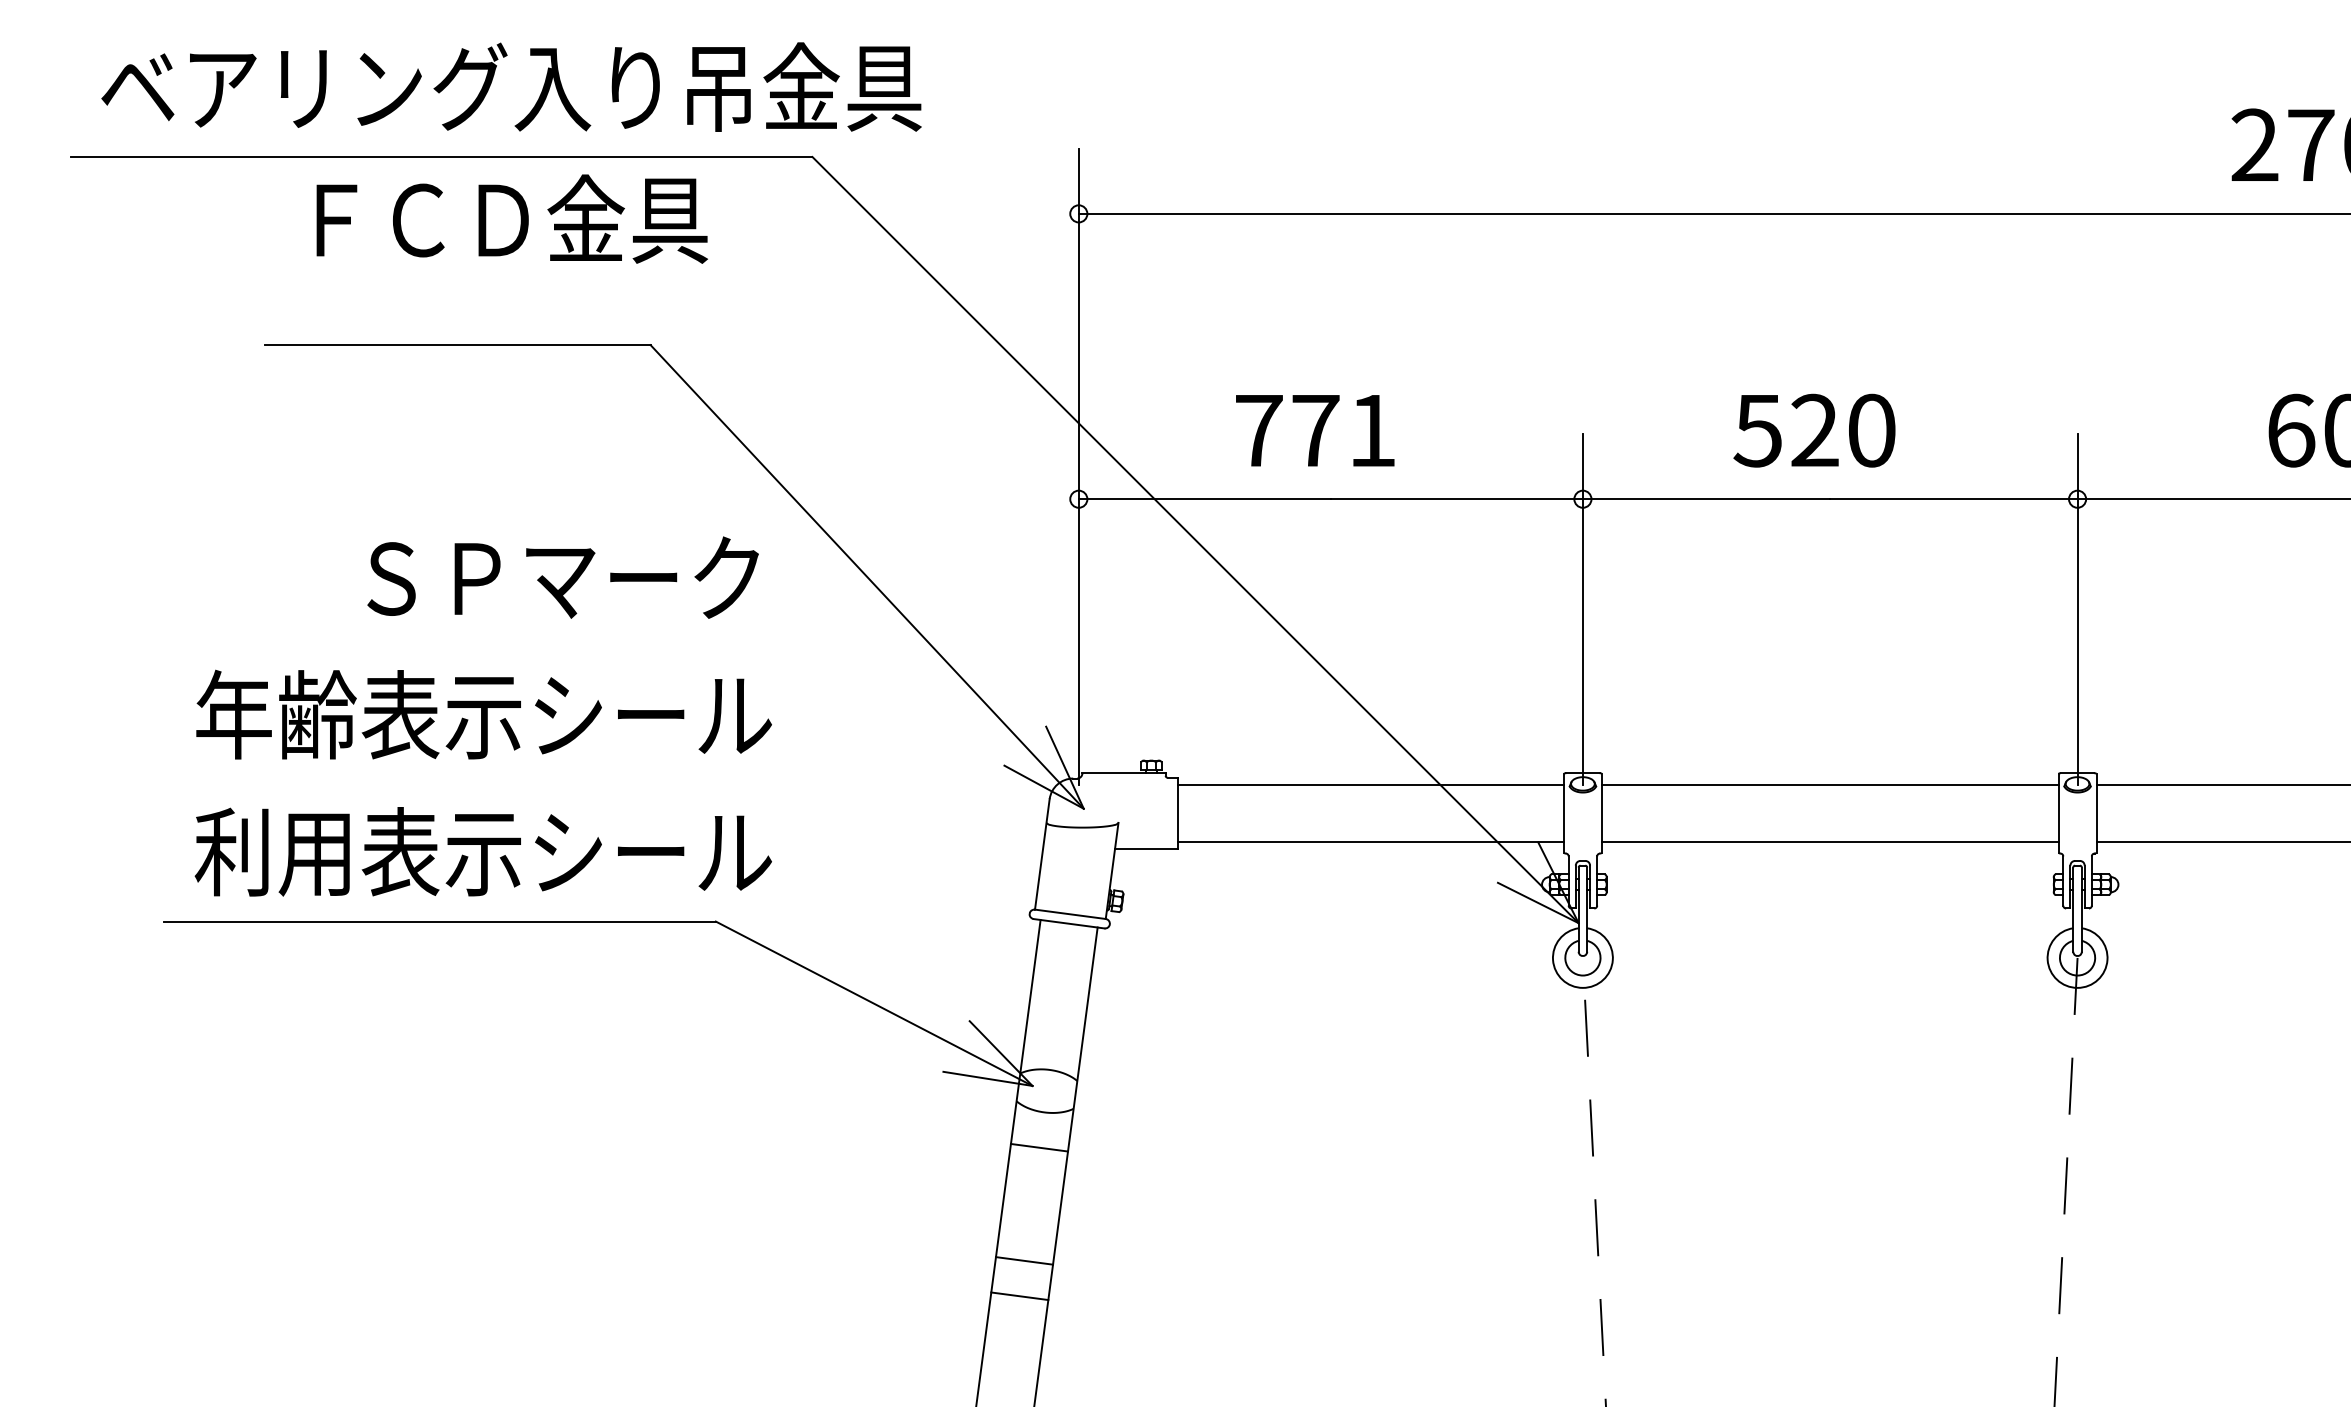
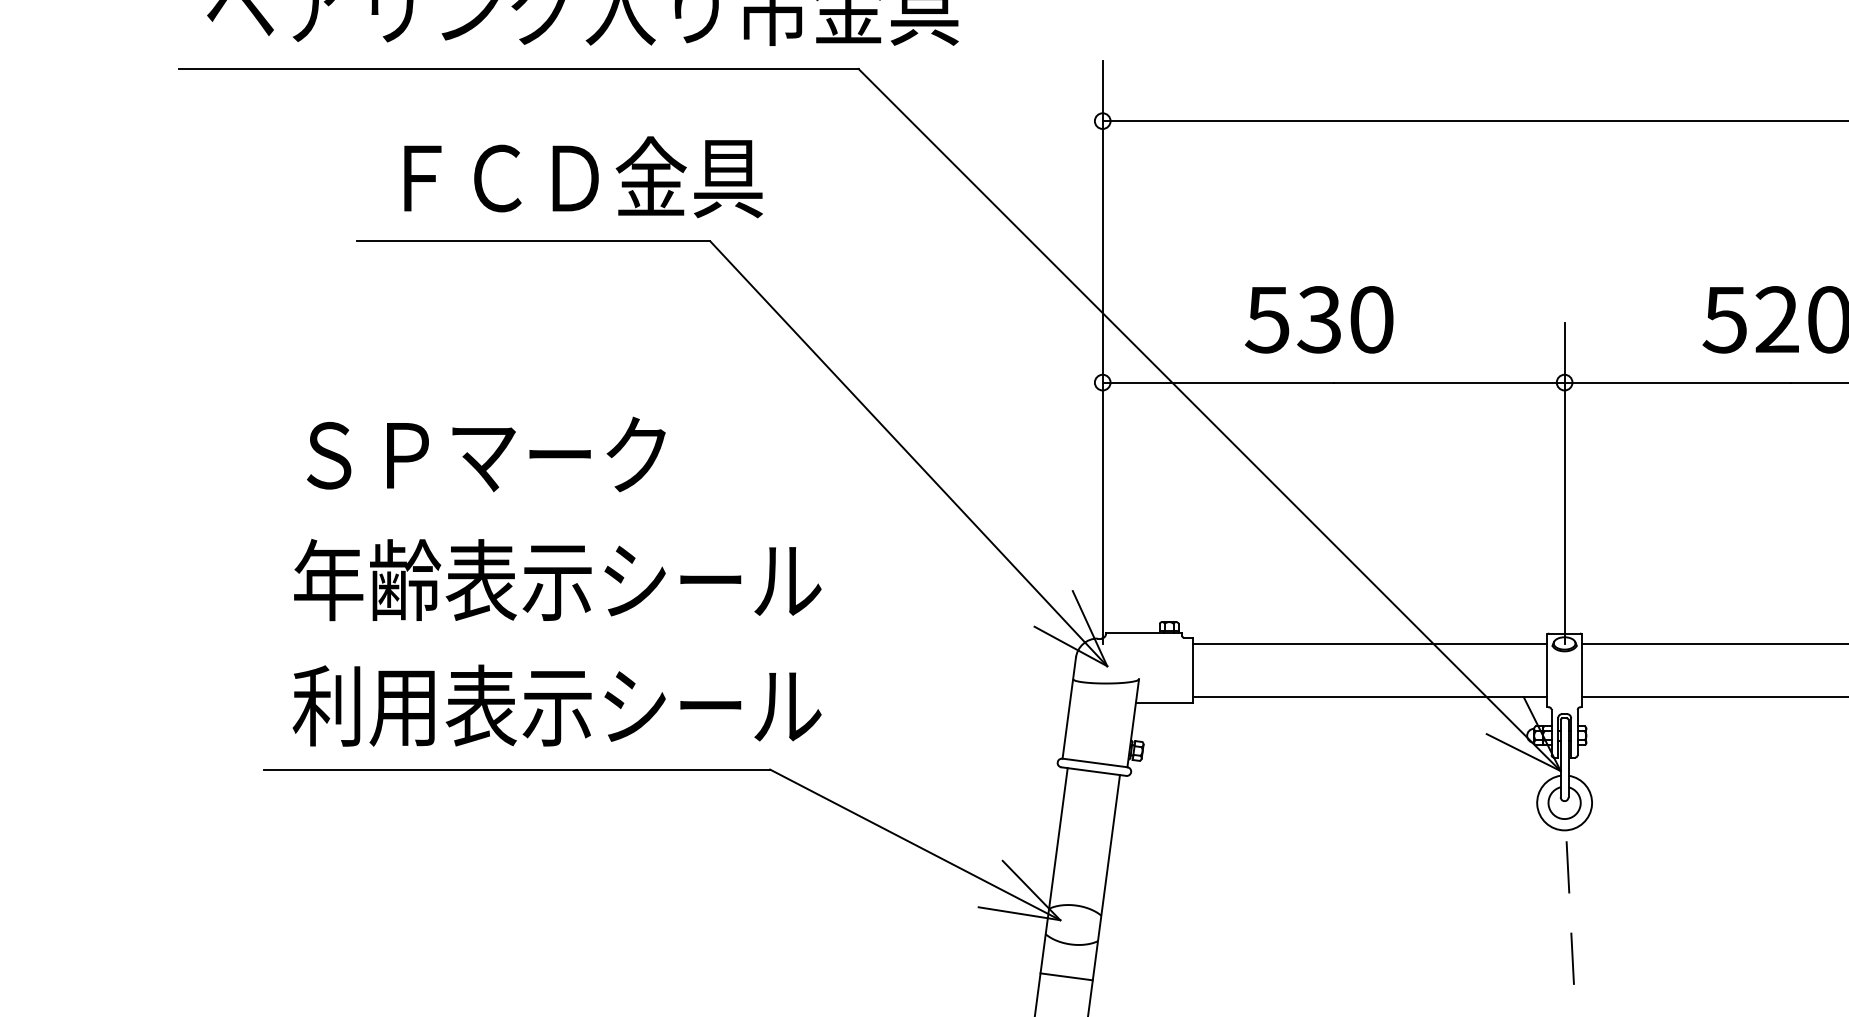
text: (511, 218) -> (582, 176), moved
text: (1315, 430) -> (1319, 319), 771 -> 530
text: (562, 577) -> (485, 454), moved

